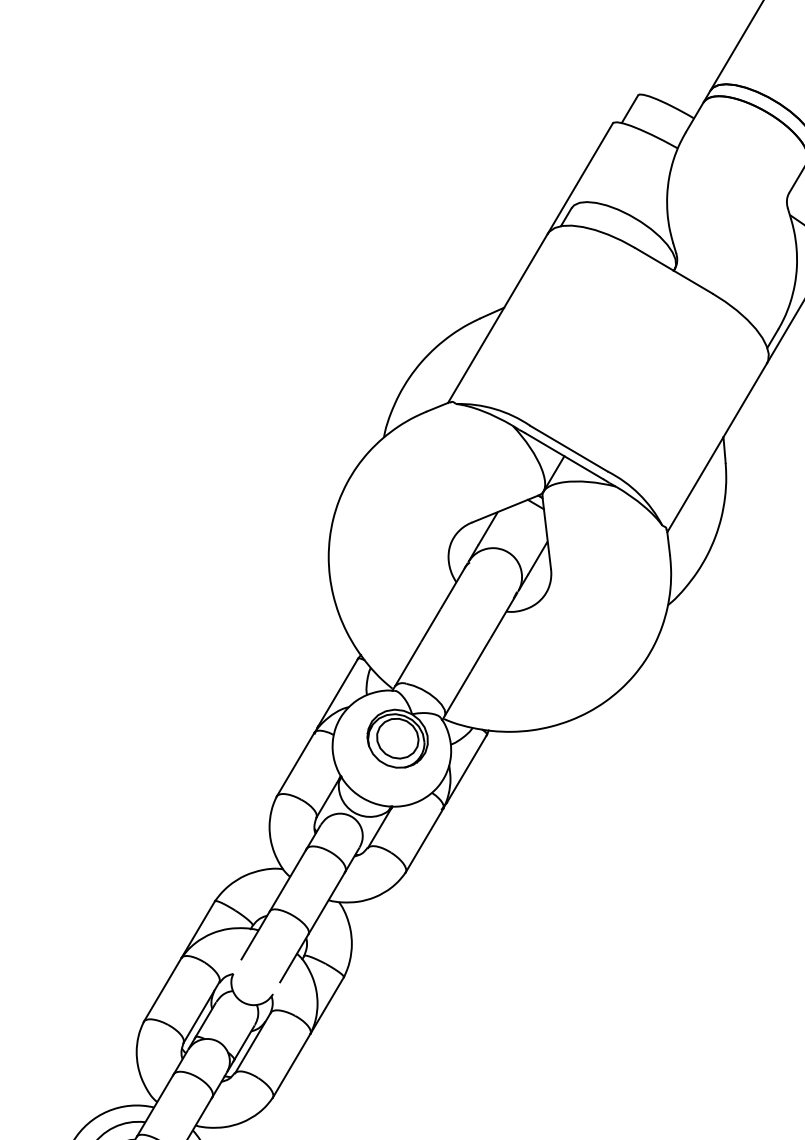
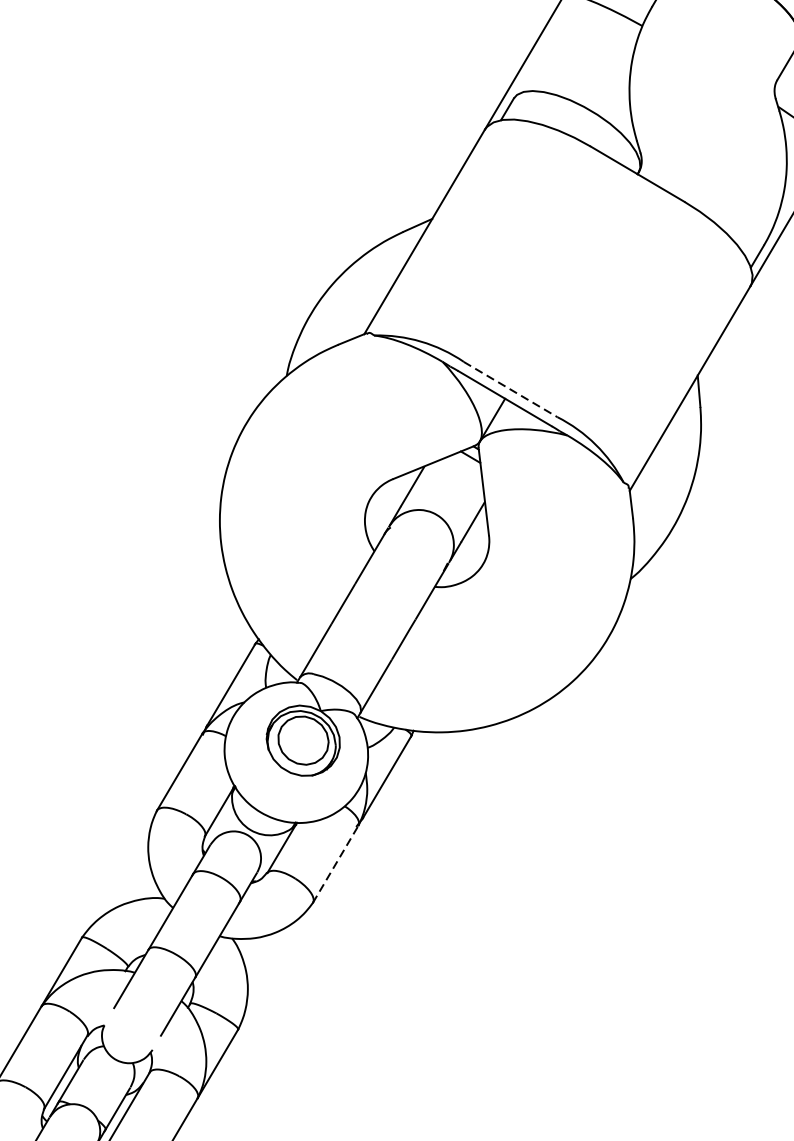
line: (568, 448) -> (510, 389), solid -> dashed
line: (424, 840) -> (335, 863), solid -> dashed

